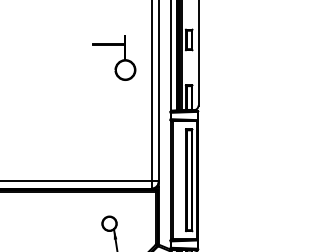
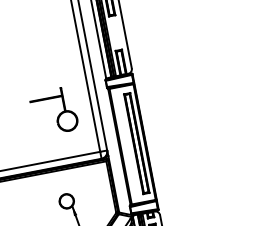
part: (114, 57) -> (54, 110), moved

